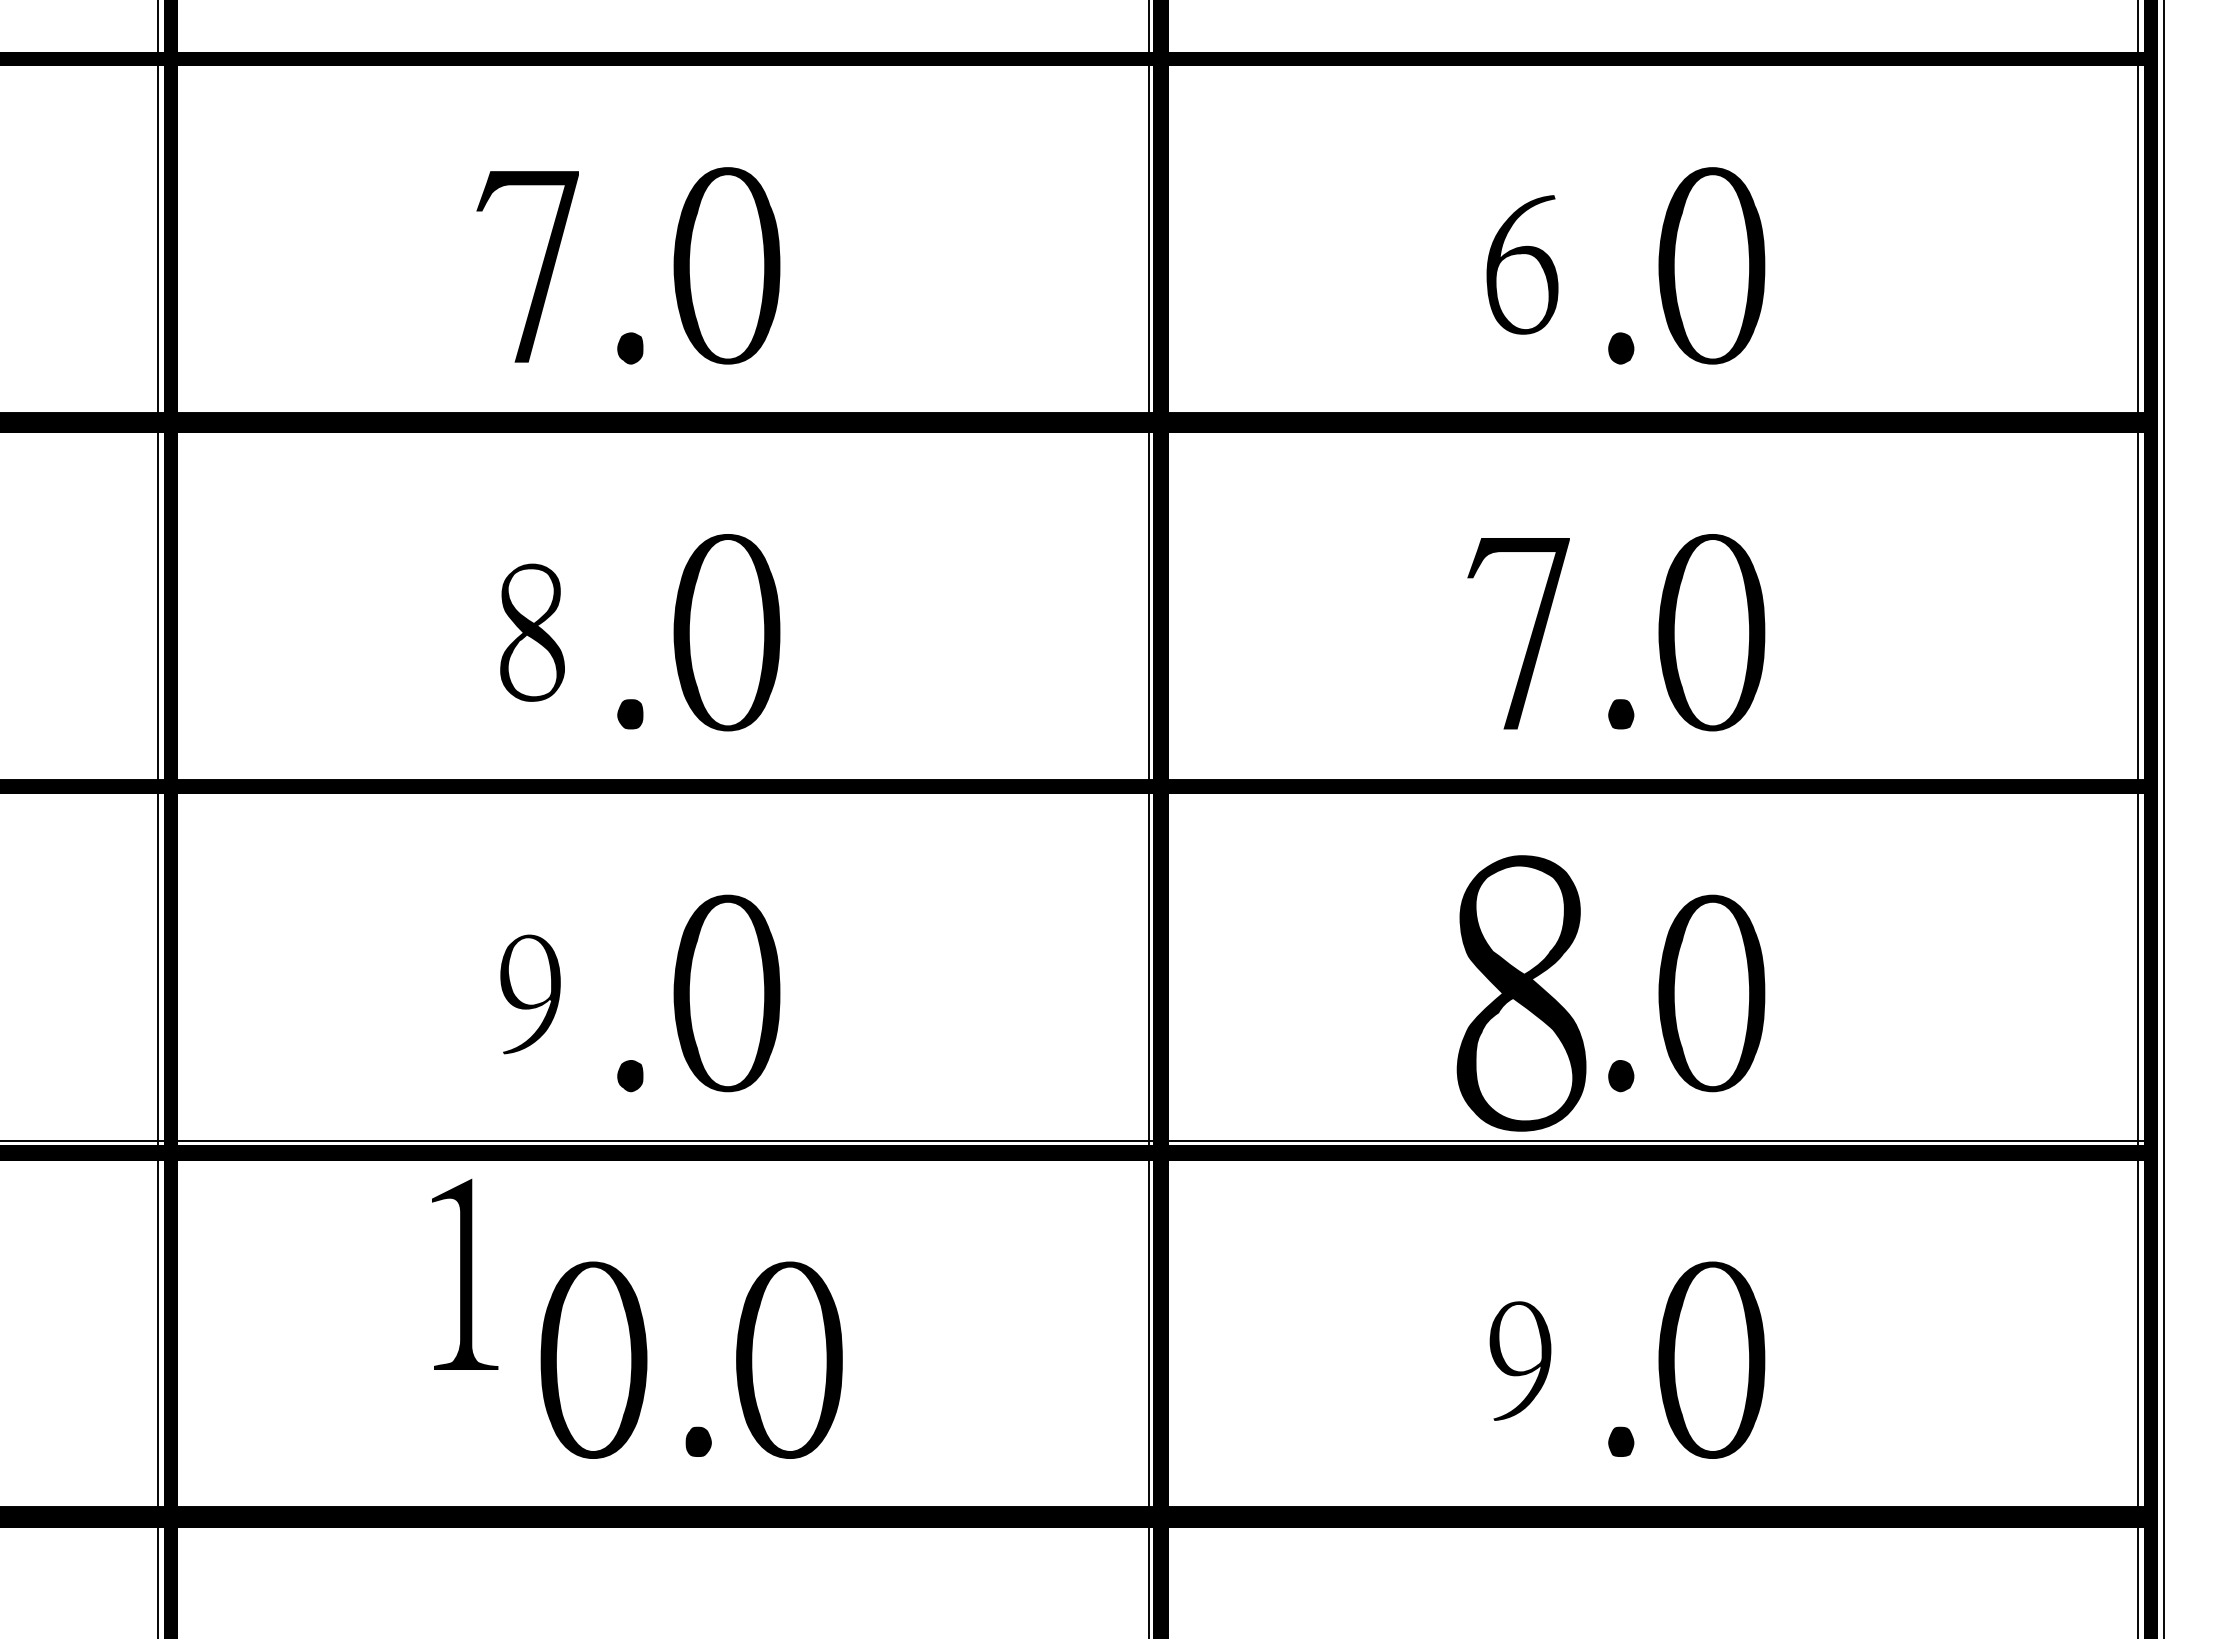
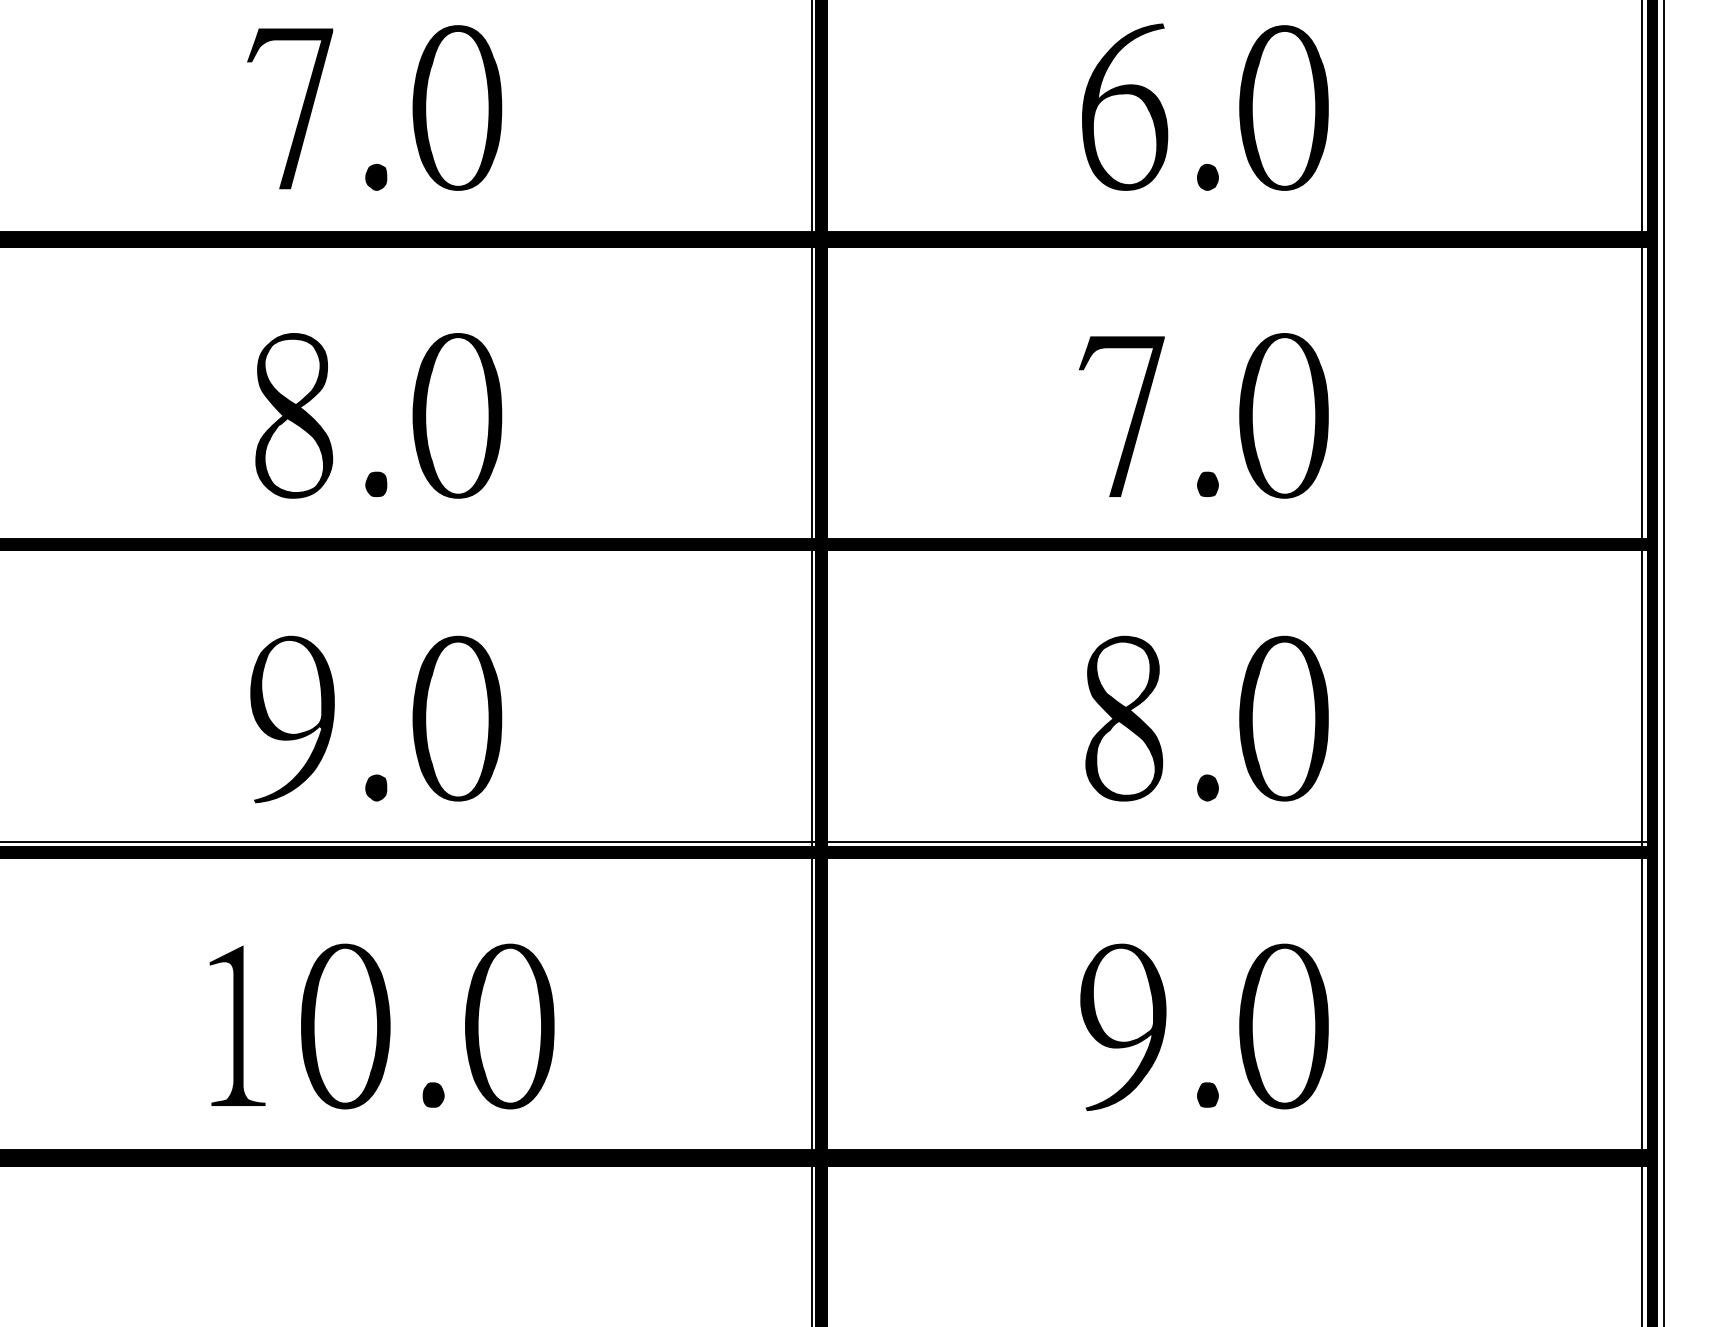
part: (1522, 264) -> (1125, 106), size x1.43
part: (532, 632) -> (294, 415), size x1.43
part: (1521, 993) -> (1124, 718), size x0.71
part: (530, 994) -> (292, 719), size x1.67
part: (465, 1274) -> (237, 1025), moved
part: (1520, 1360) -> (1123, 1026), size x1.67

